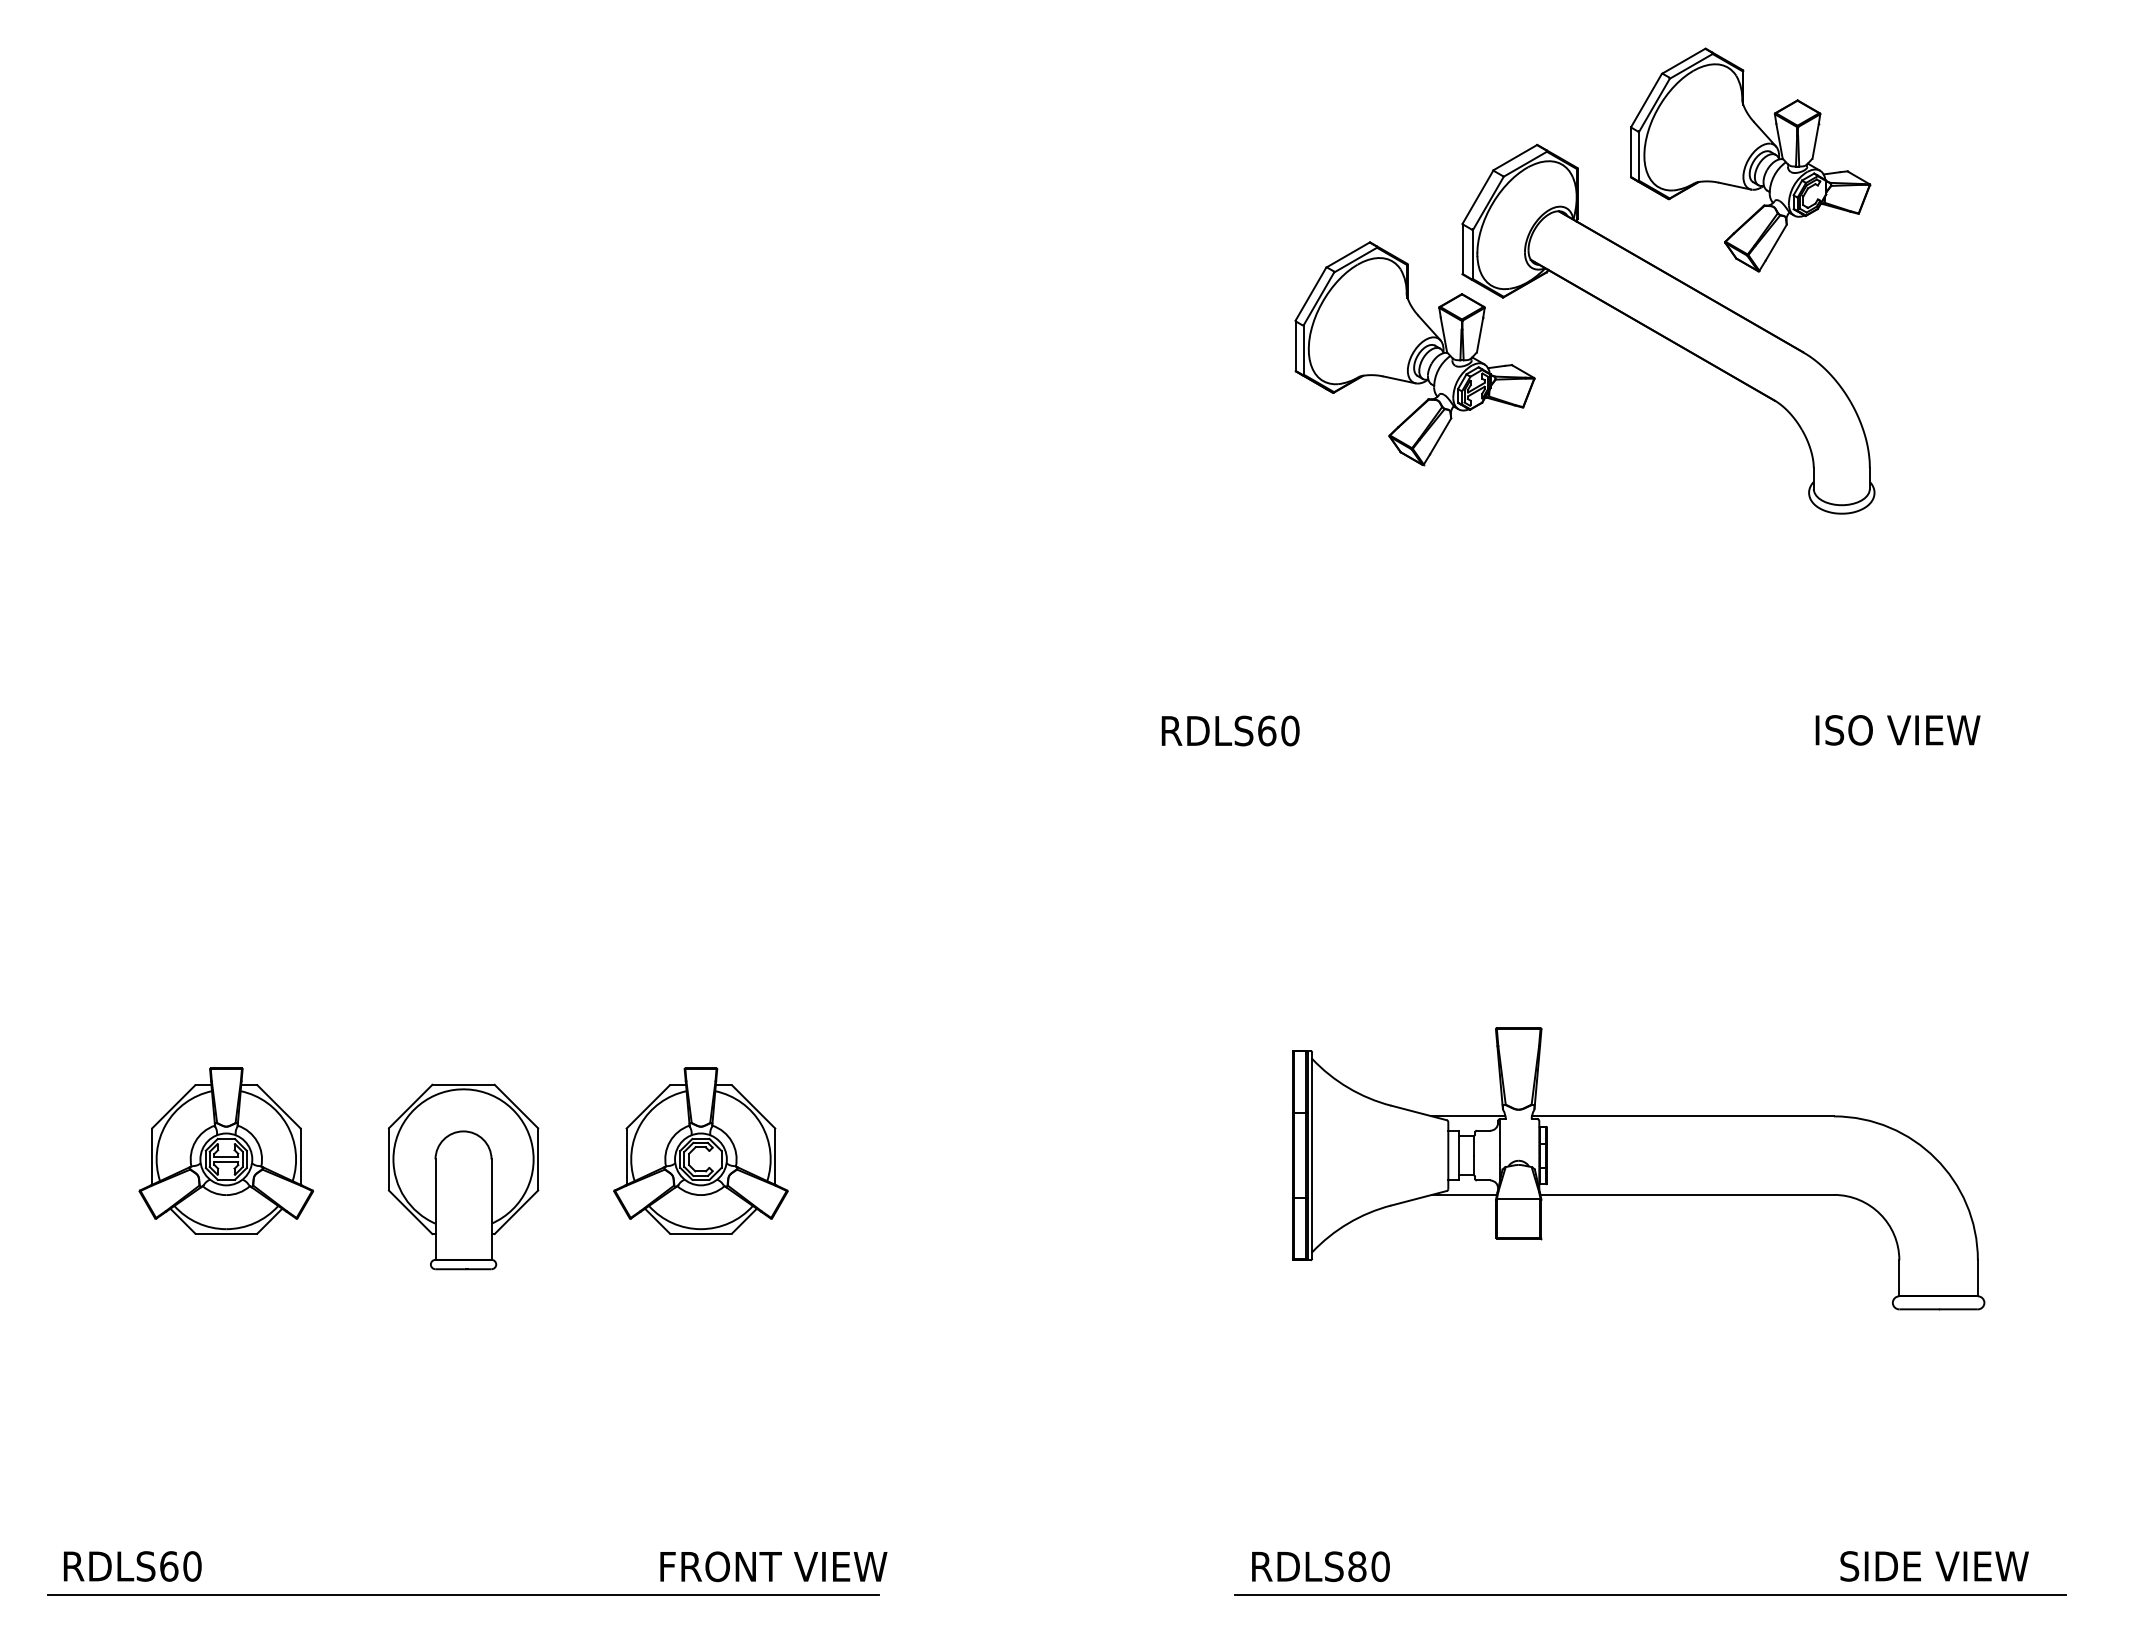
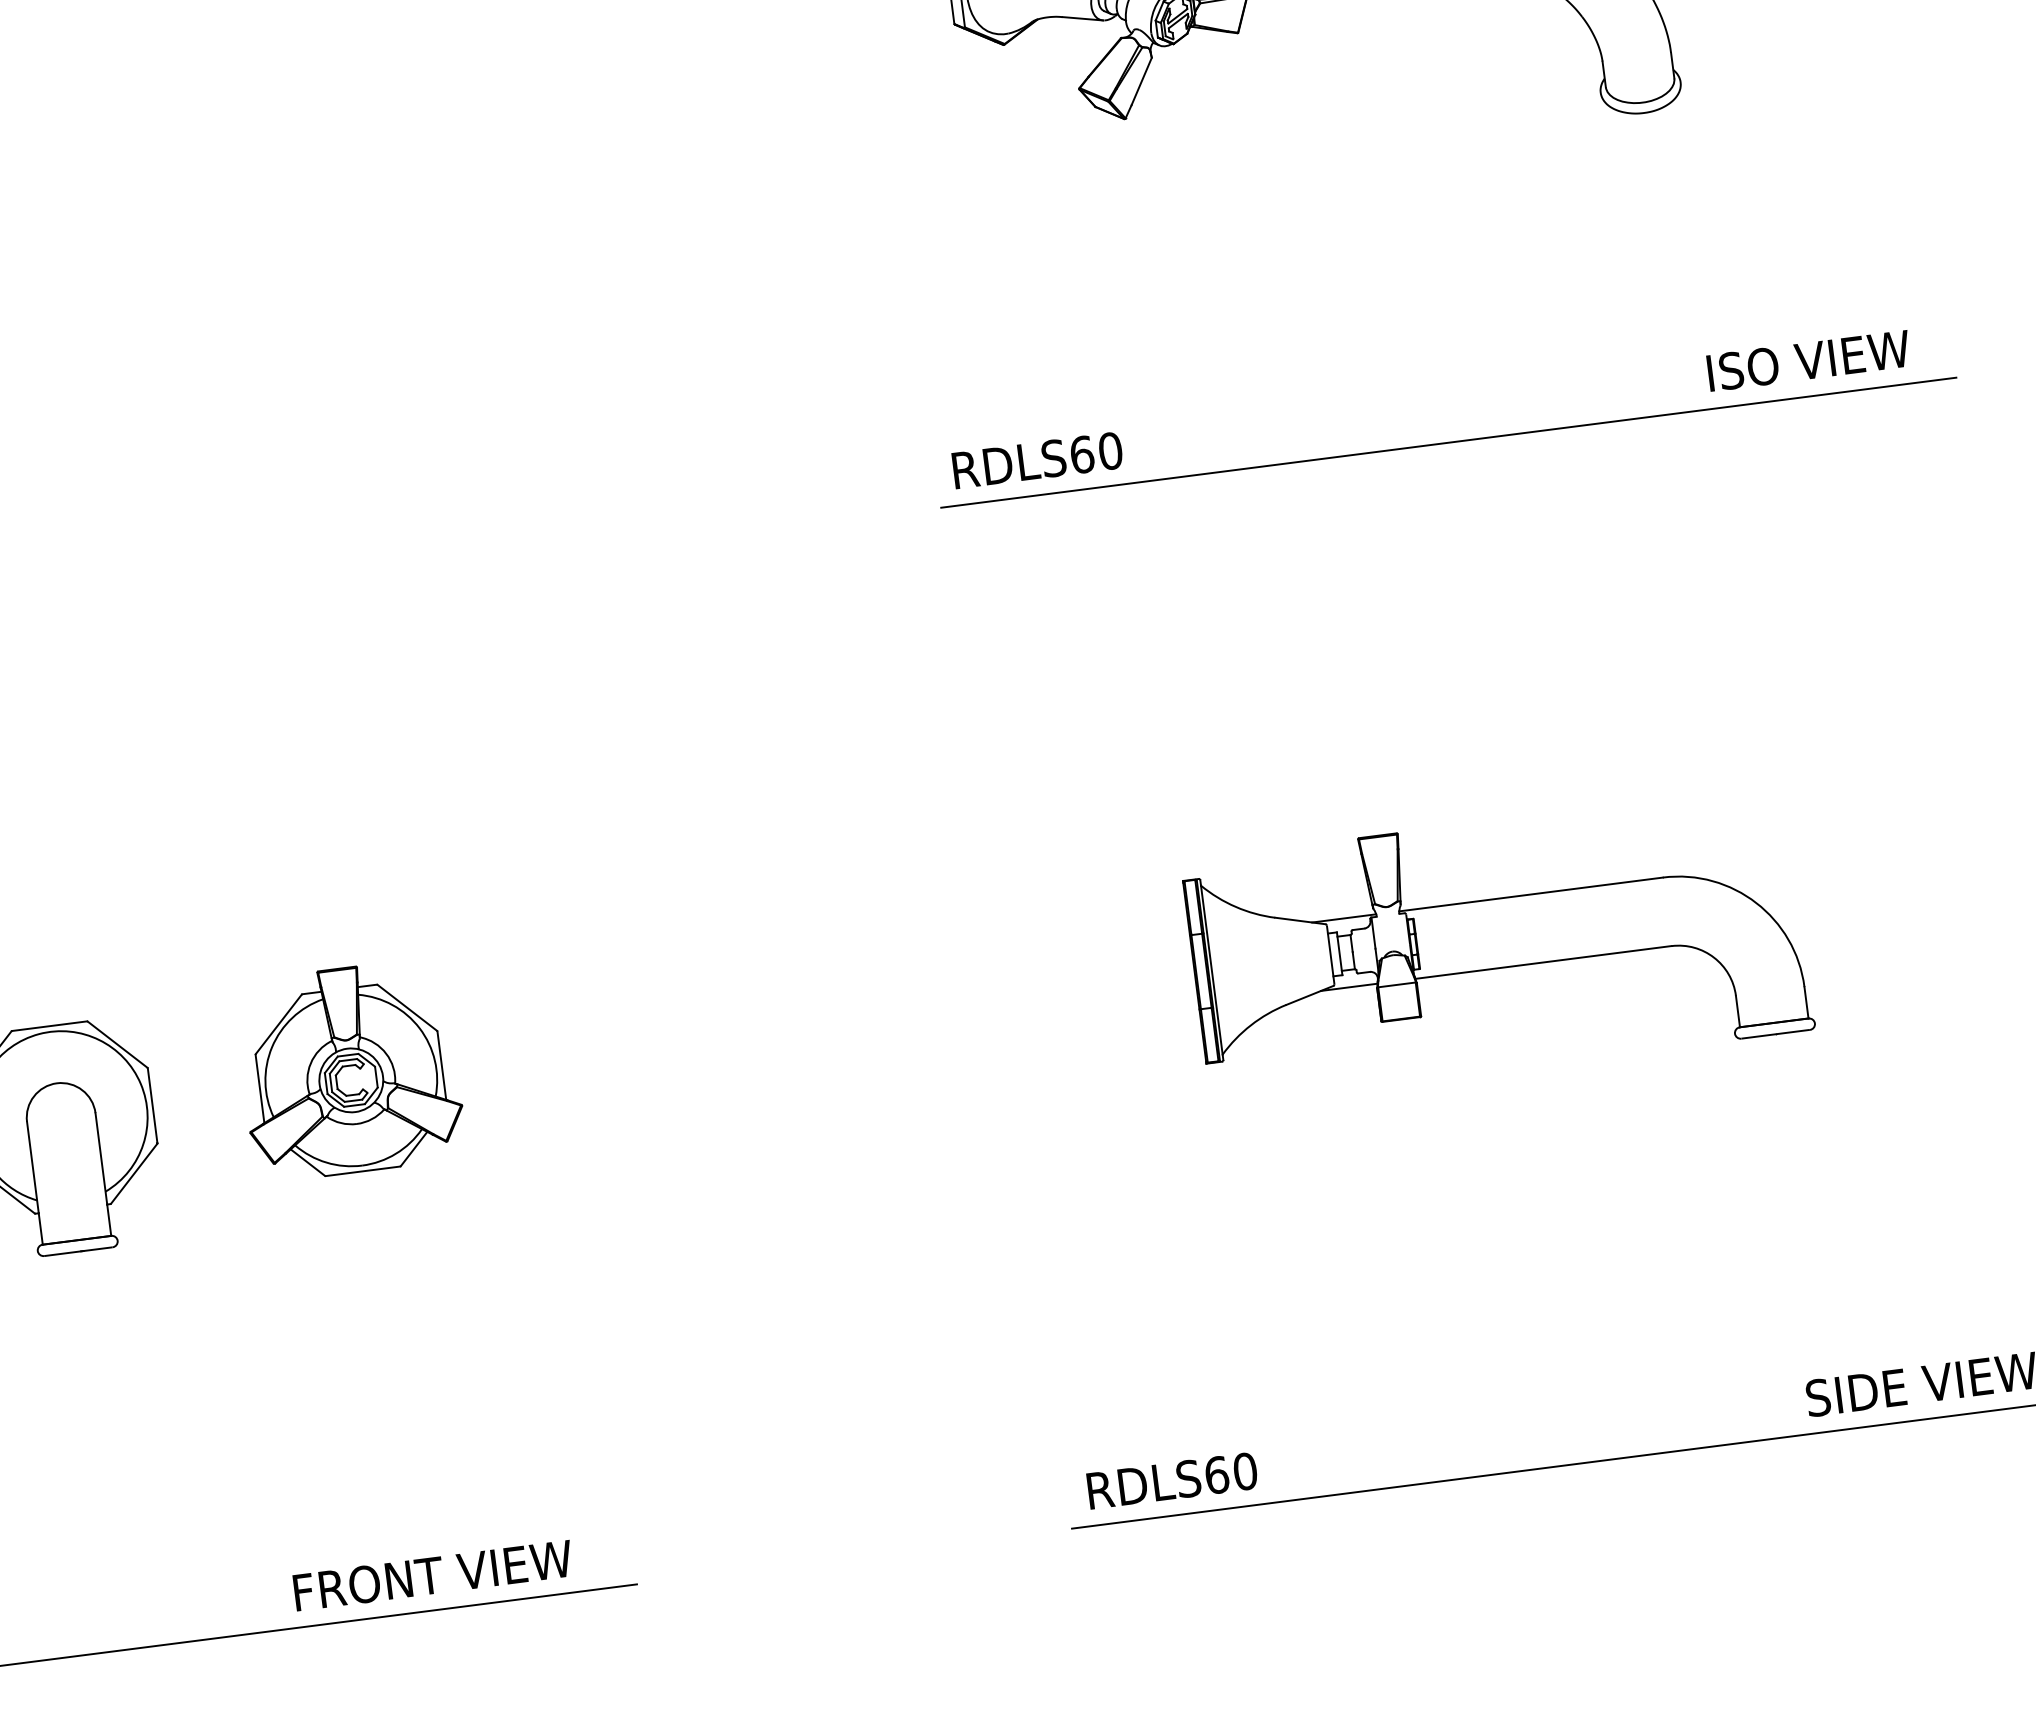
text: (1230, 730) -> (1037, 459), moved
text: (1897, 730) -> (1808, 361), moved
line: (1650, 759) -> (1448, 443), added
part: (1638, 1168) -> (1498, 944), size x0.71
text: (773, 1566) -> (432, 1575), moved
text: (1357, 1566) -> (1217, 1474), RDLS80 -> RDLS60

